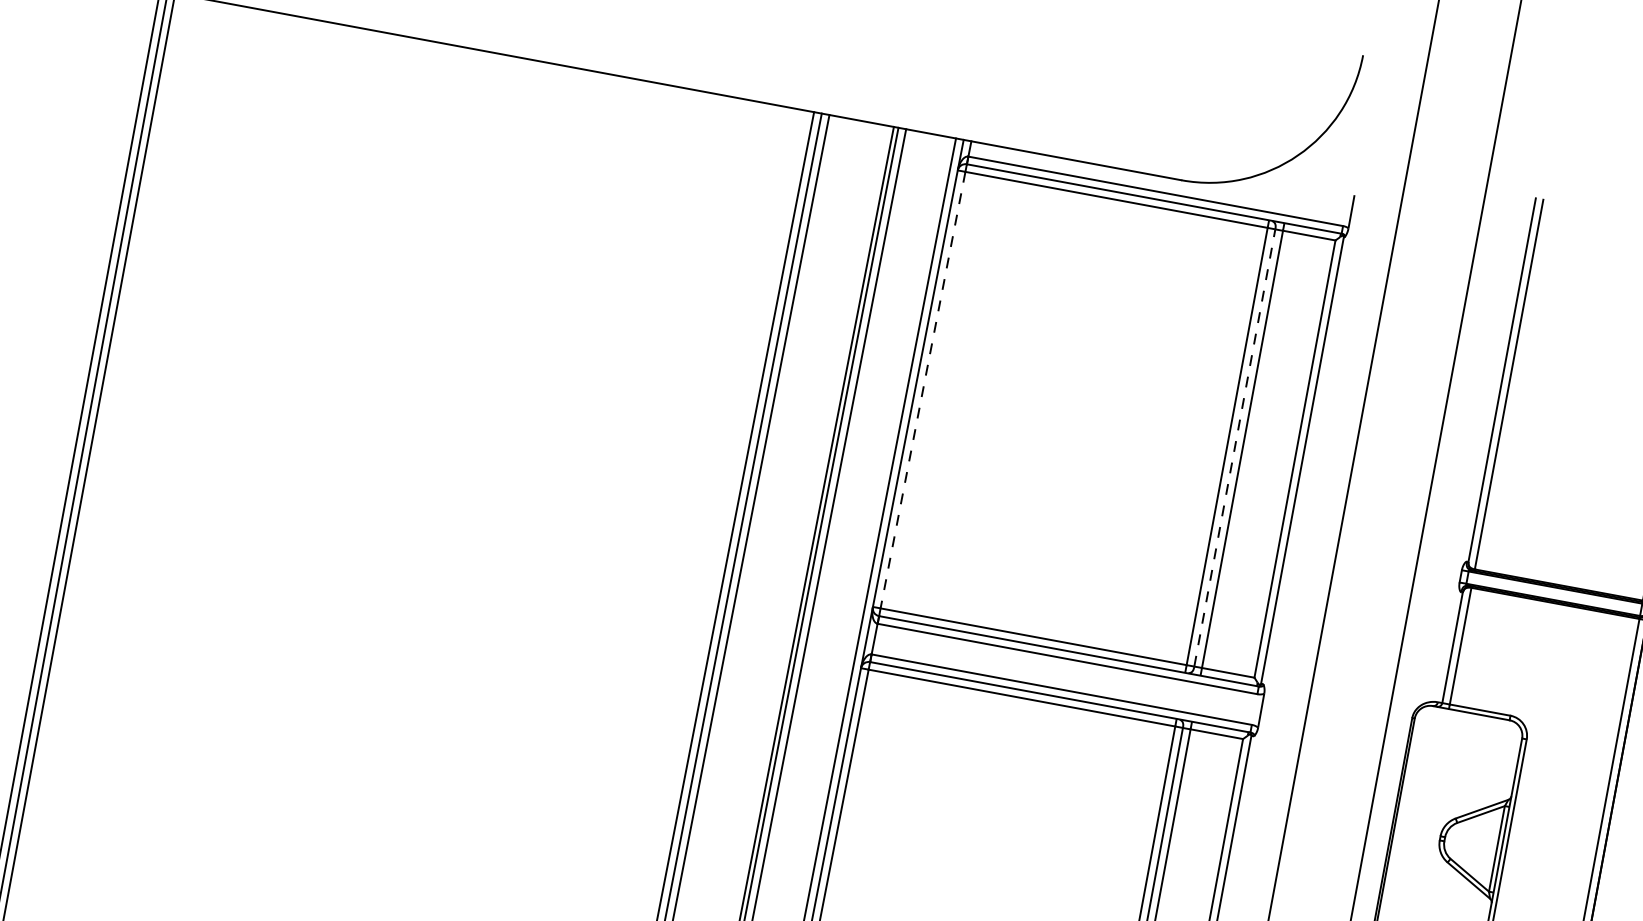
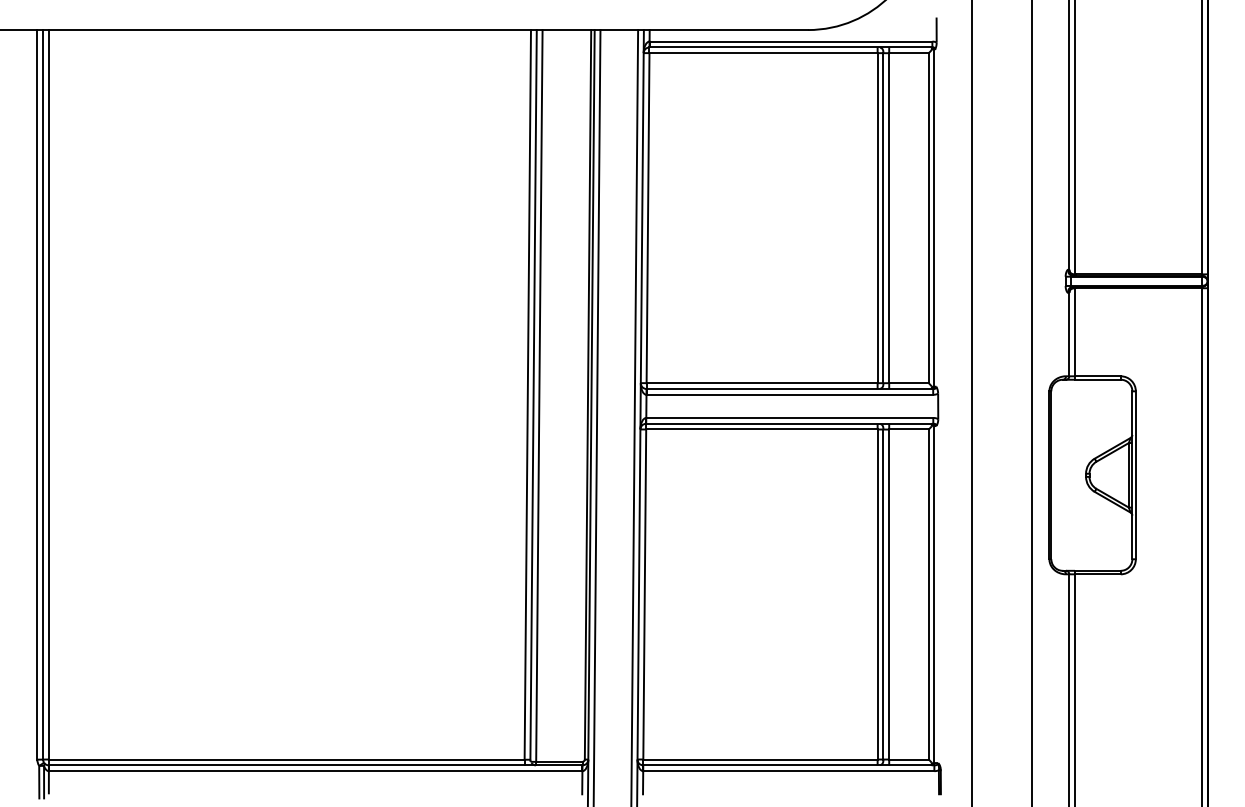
line: (923, 390) -> (648, 218), dashed -> solid
line: (1235, 447) -> (883, 217), dashed -> solid

